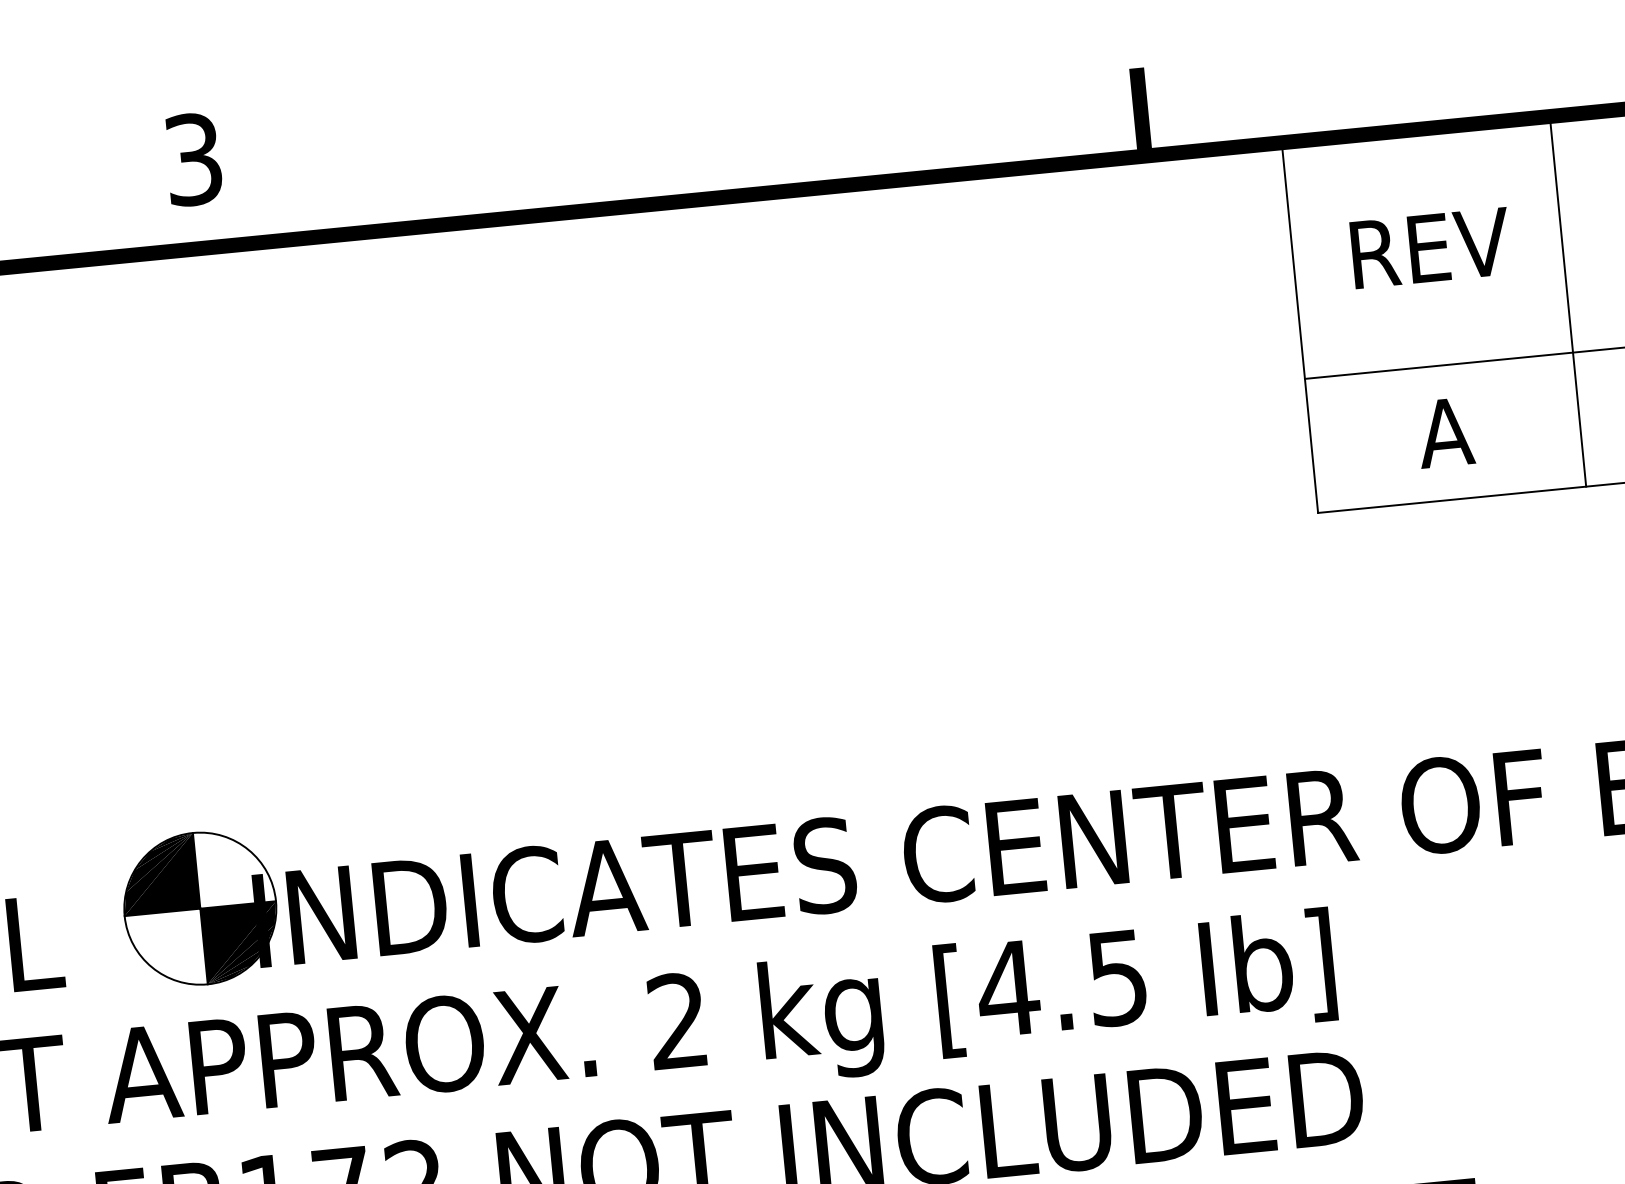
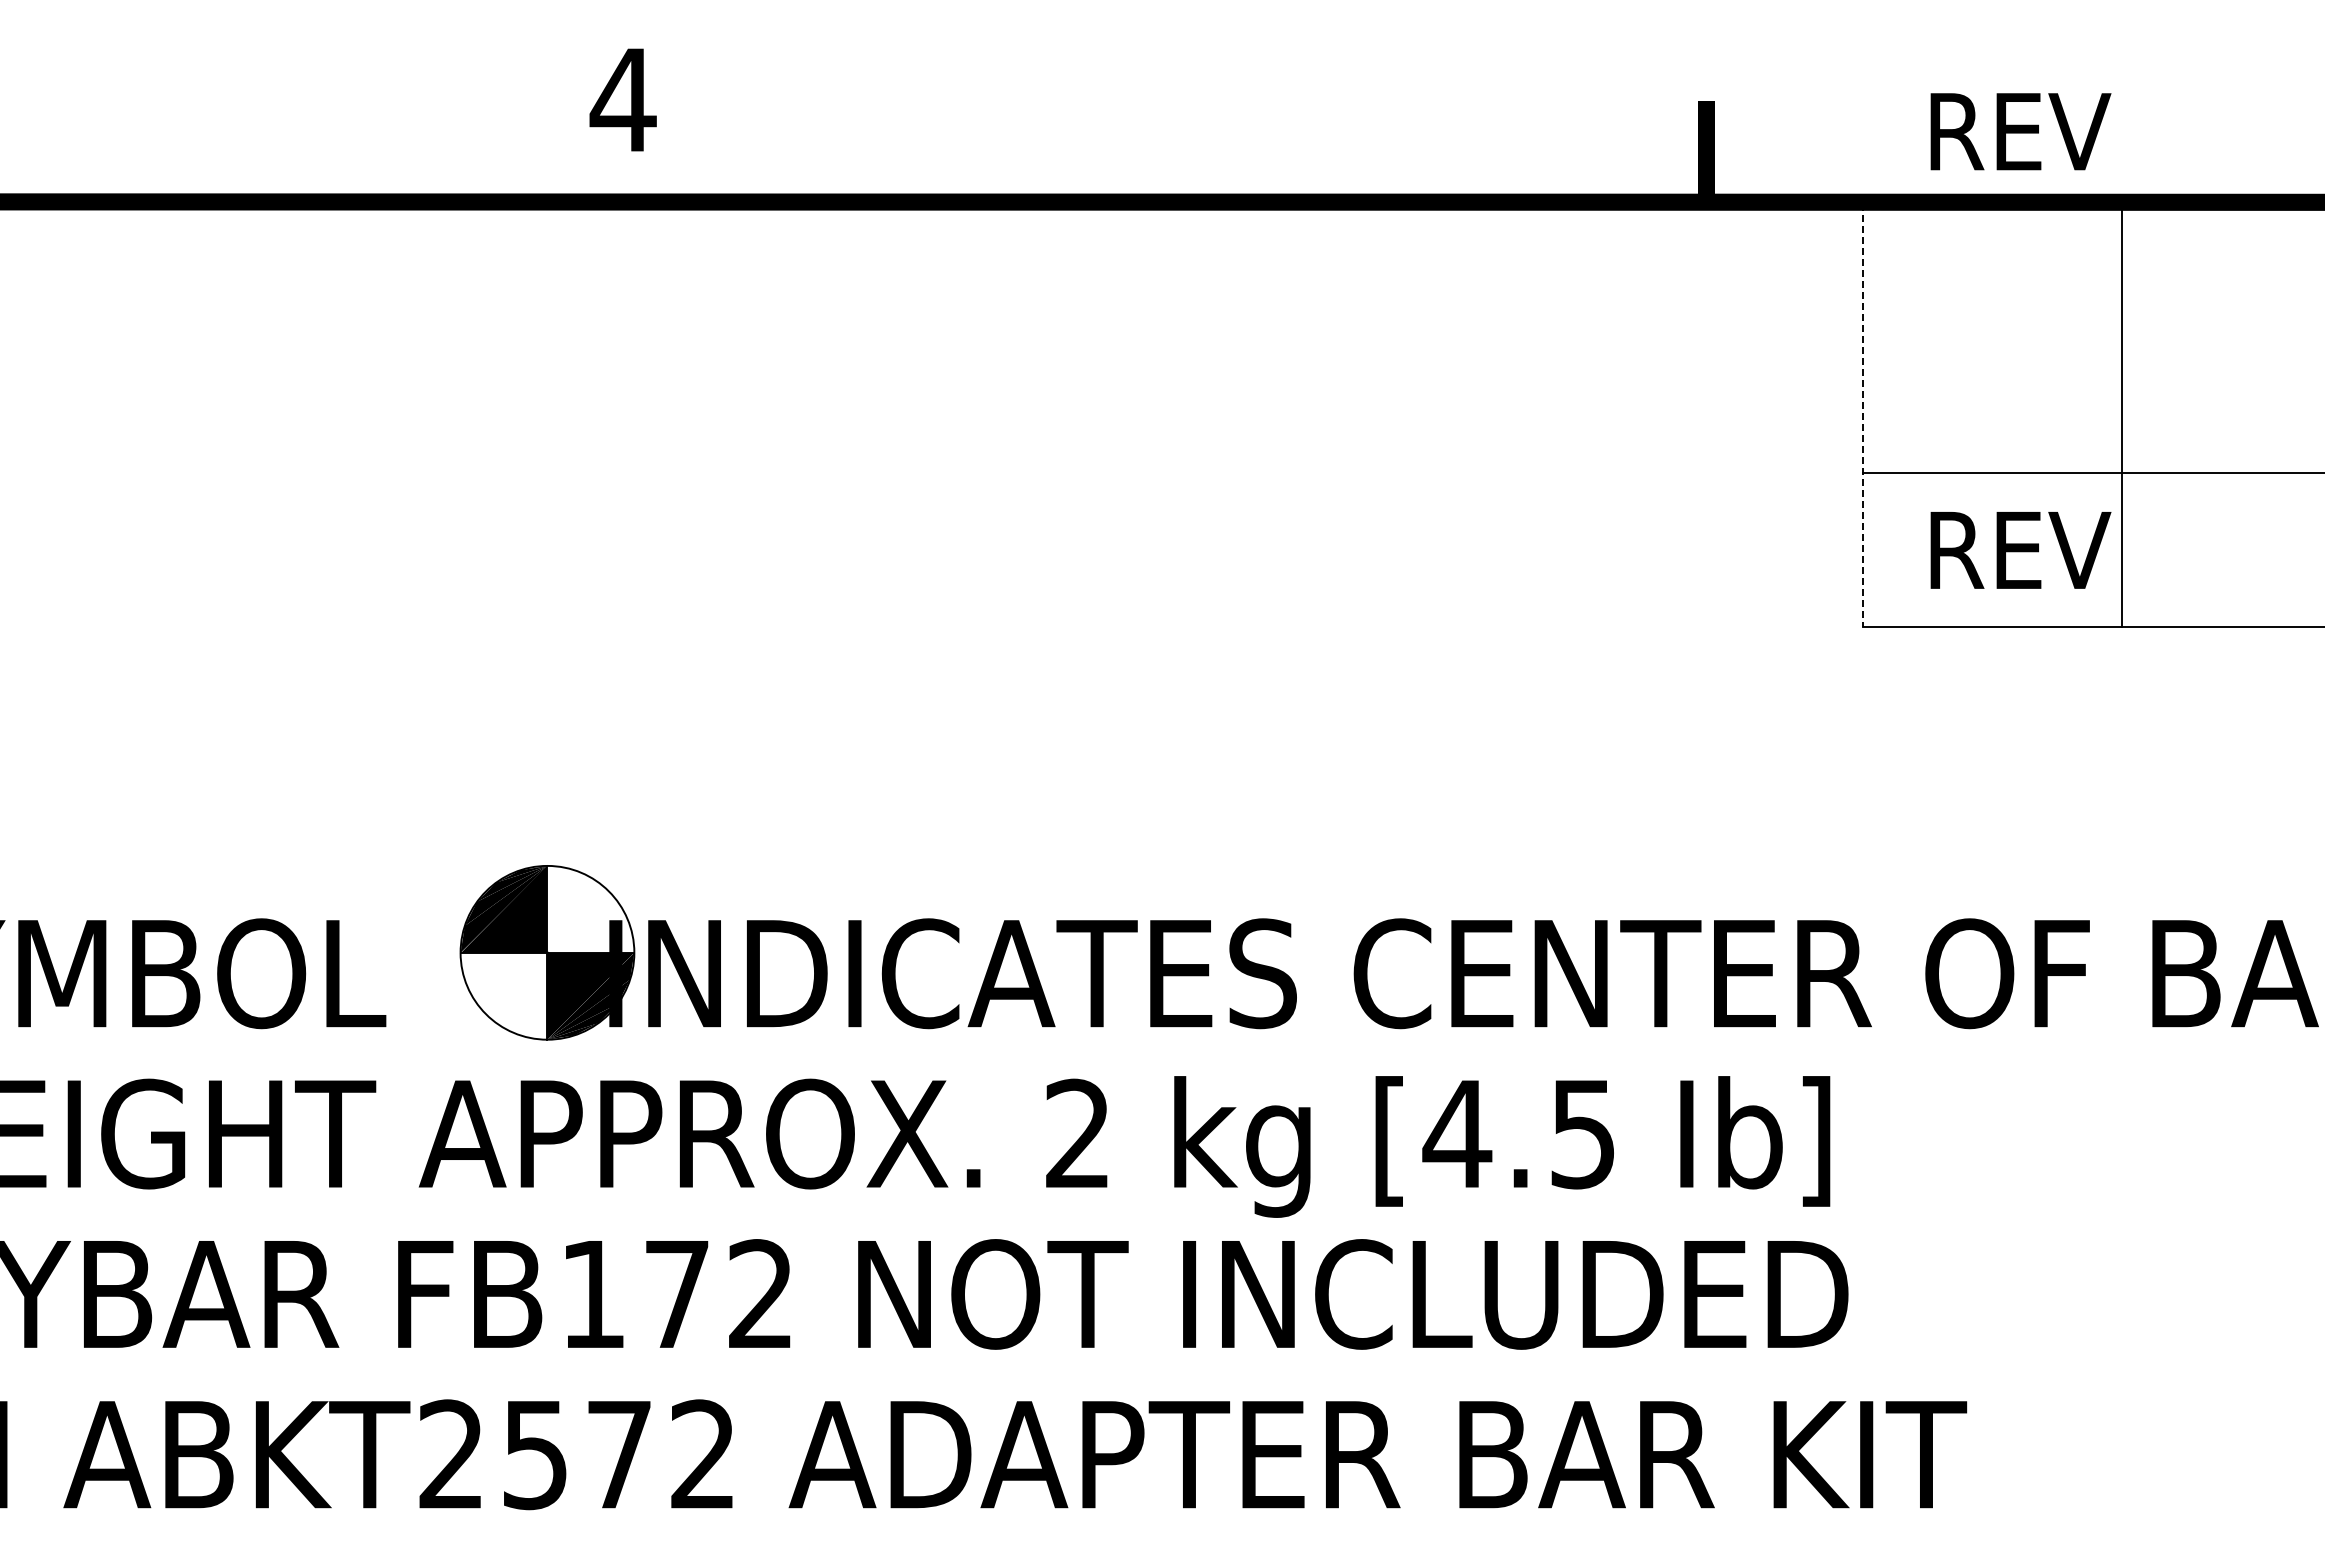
text: (192, 159) -> (622, 99), 3 -> 4
text: (1430, 247) -> (2020, 131), moved
line: (1567, 302) -> (2121, 415), moved
line: (1299, 328) -> (1862, 415), solid -> dashed
text: (1448, 432) -> (2020, 550), A -> REV

